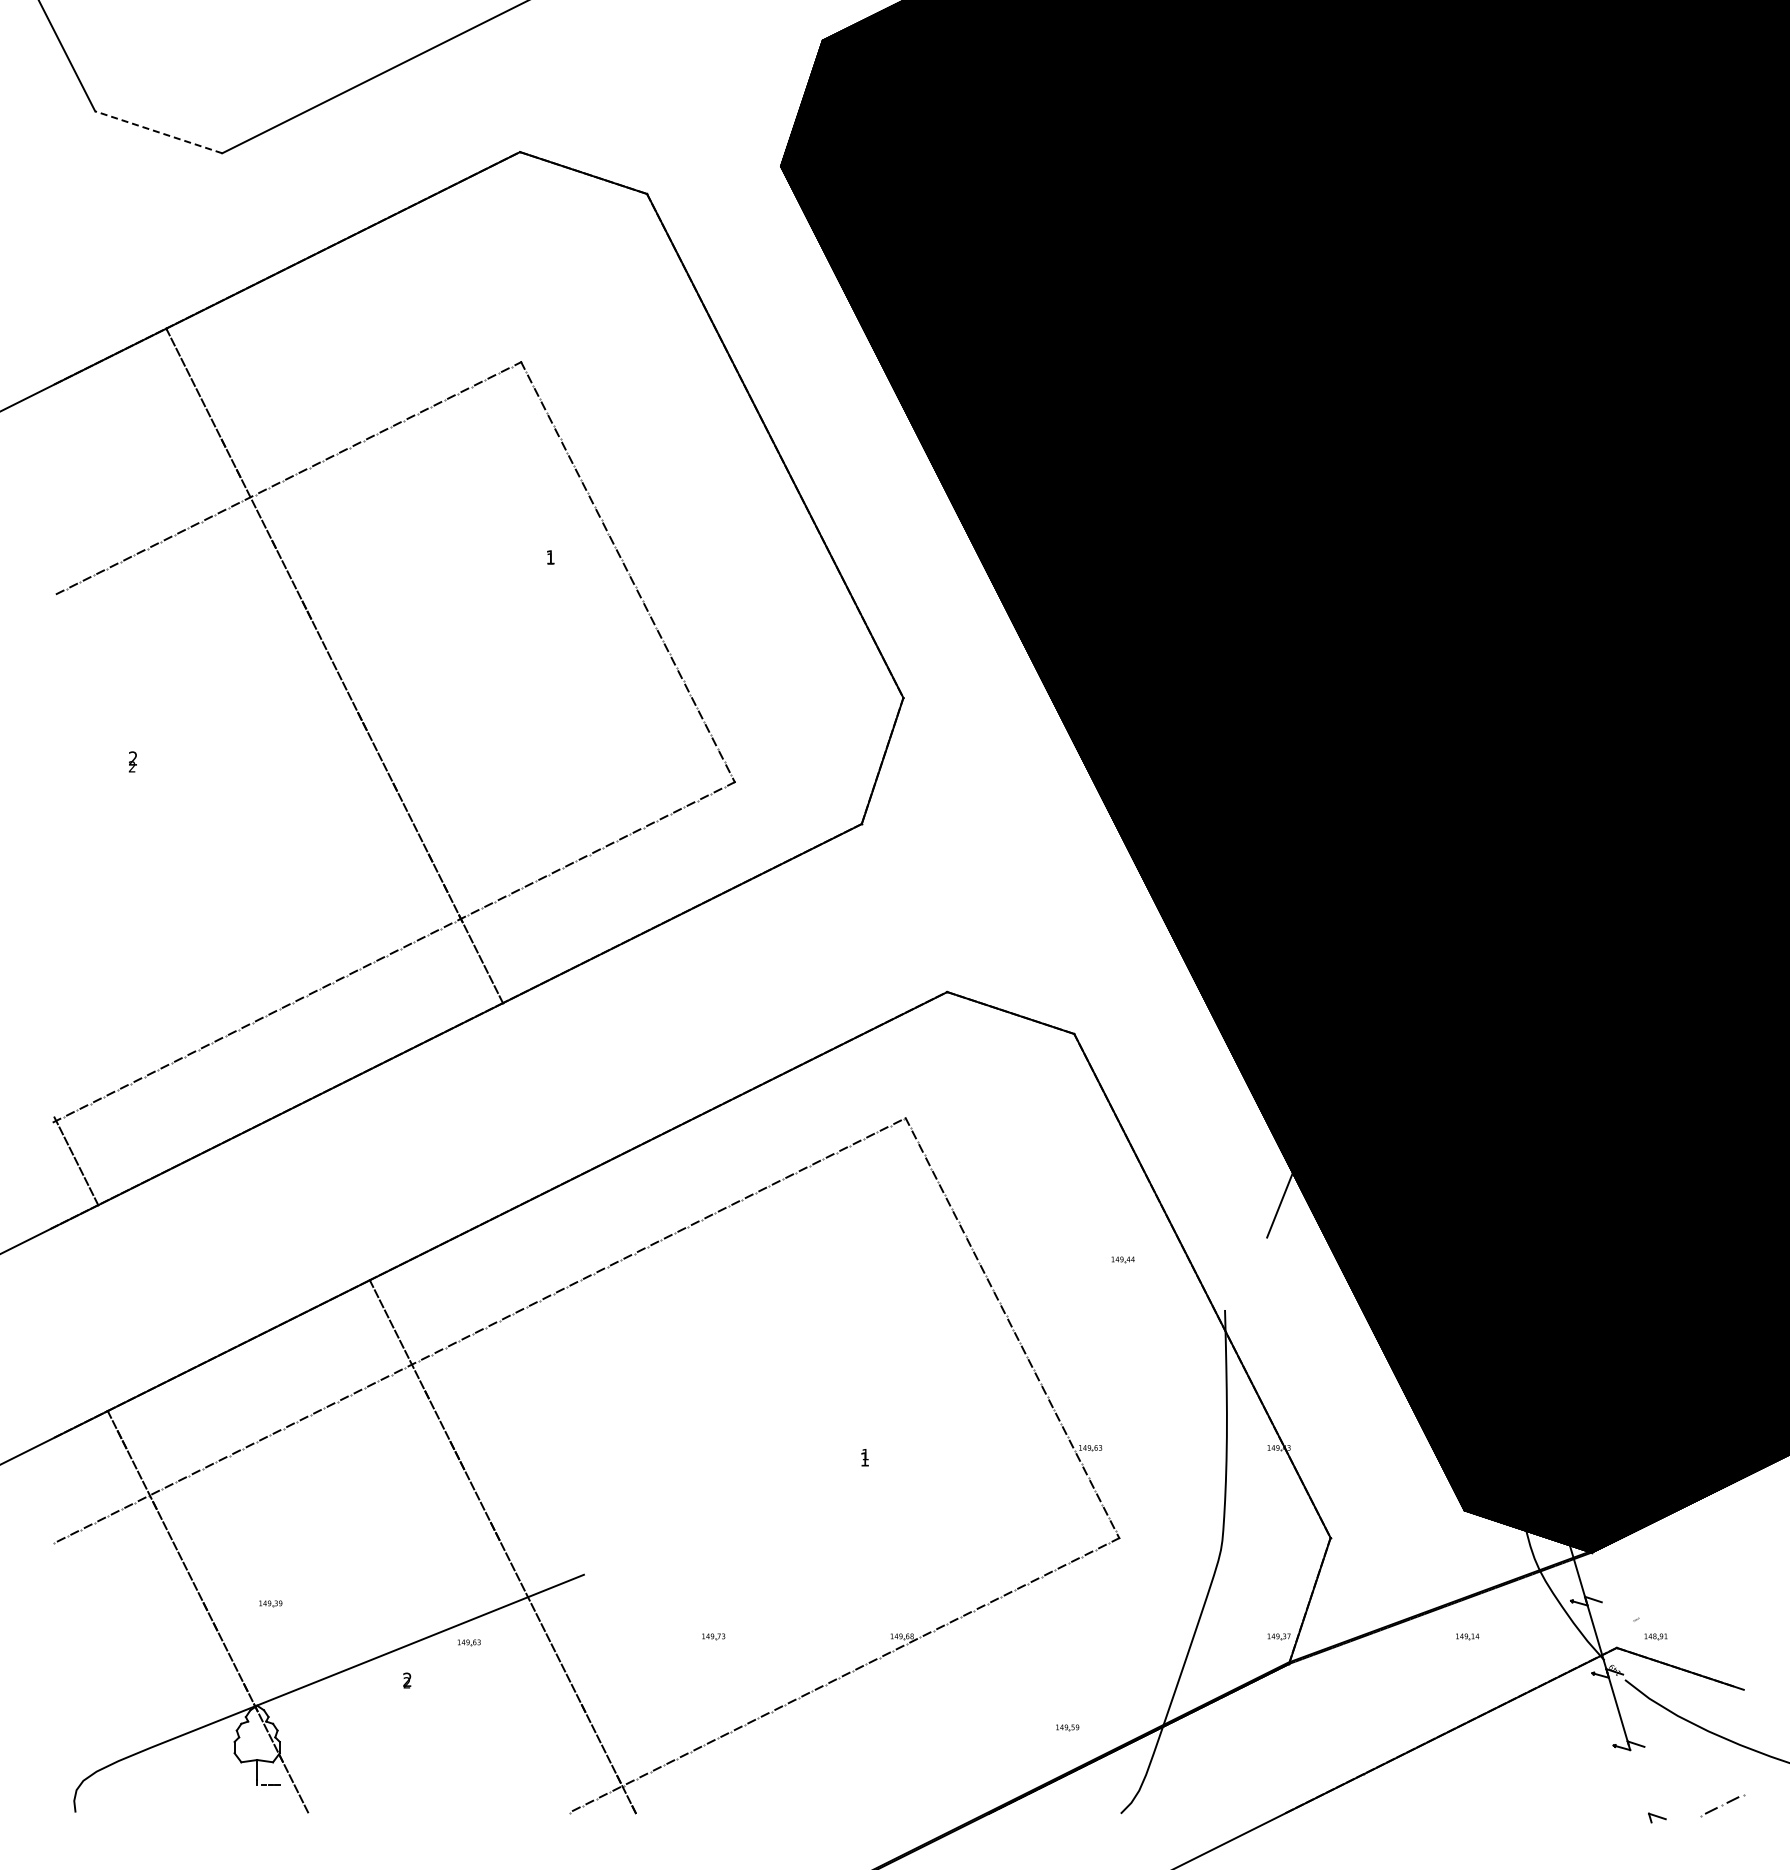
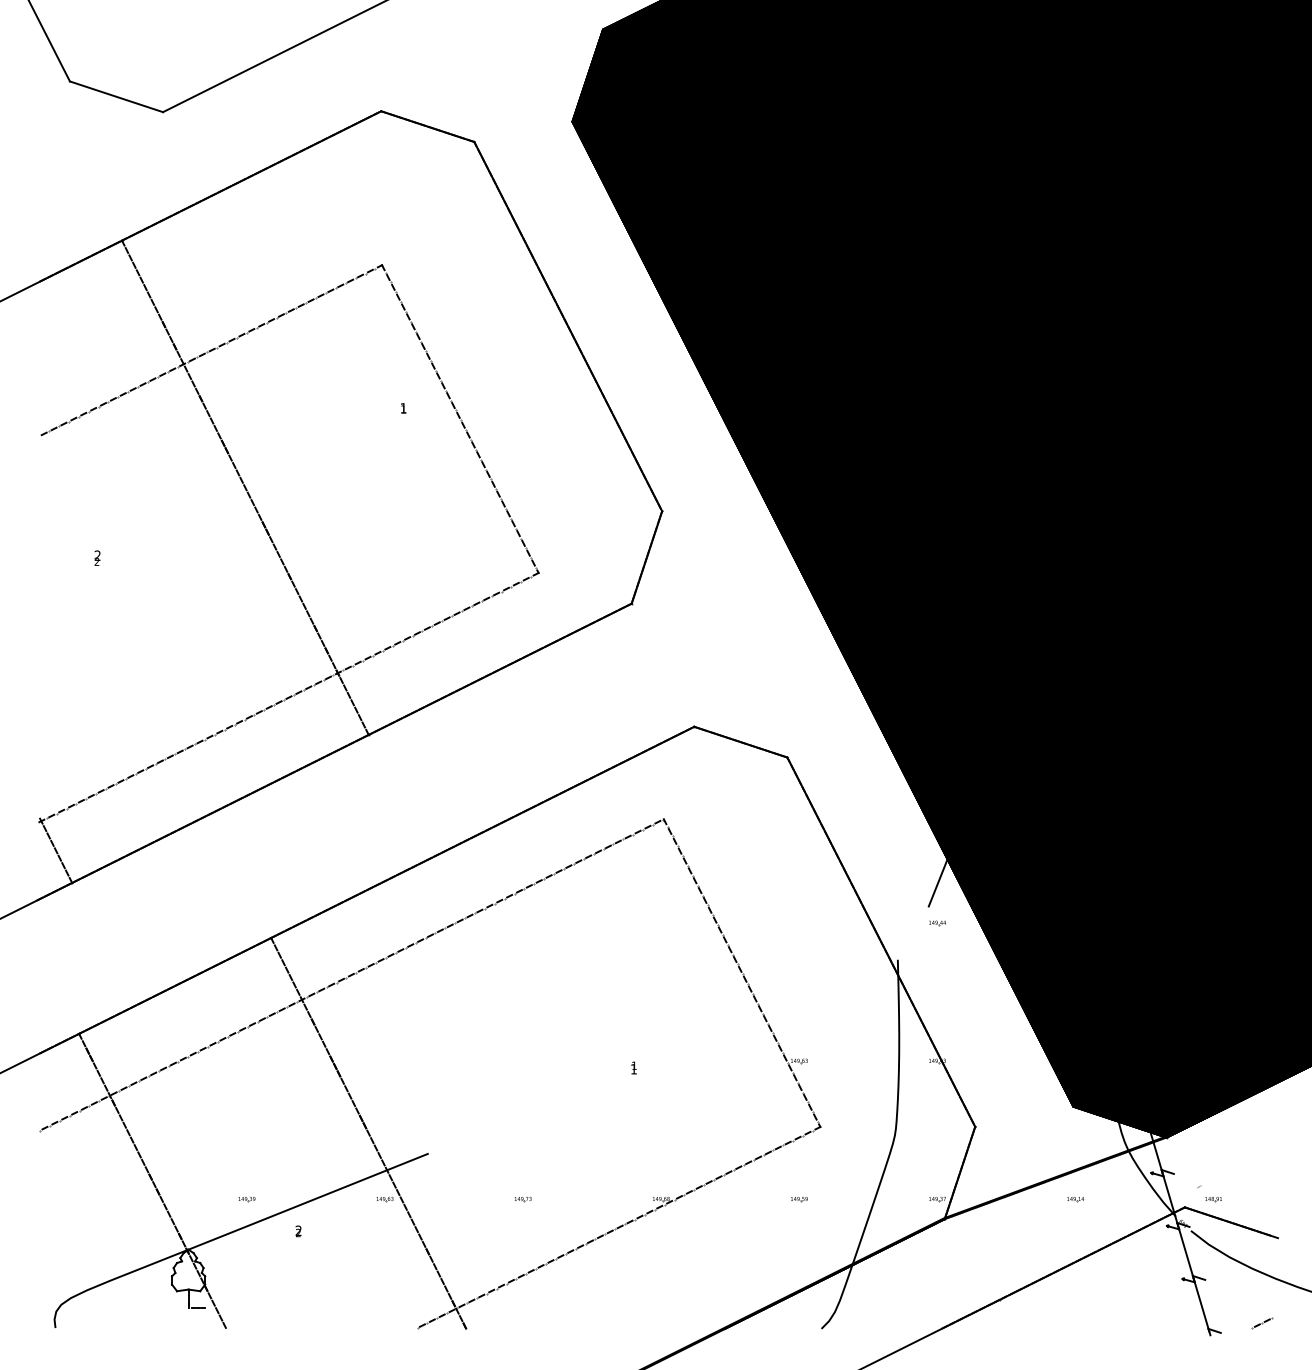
line: (158, 132) -> (116, 96), dashed -> solid
part: (1122, 1259) -> (937, 922), moved
part: (270, 1603) -> (246, 1199), moved
part: (468, 1642) -> (384, 1199), moved
part: (1067, 1727) -> (799, 1199), moved
line: (1639, 1780) -> (1201, 1304), added
part: (1722, 1806) -> (1262, 1323), size x0.62

